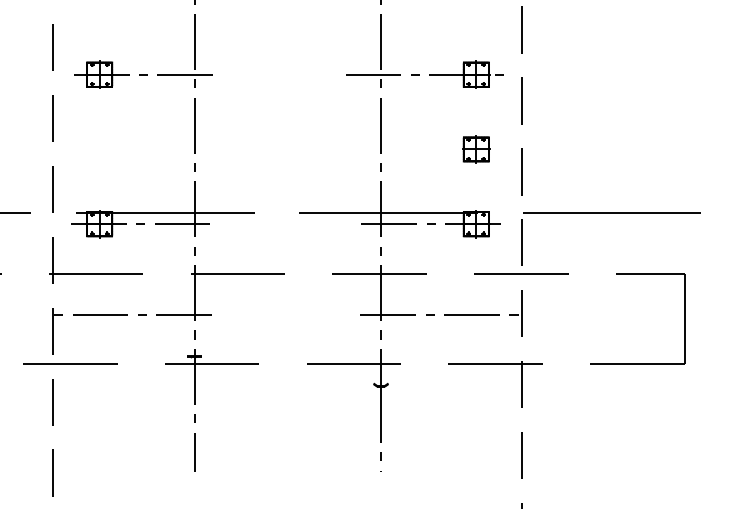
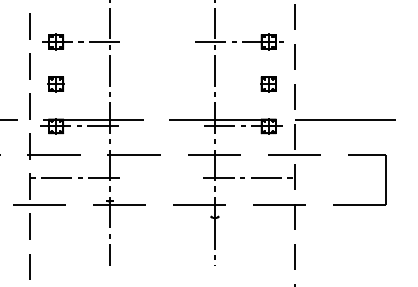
part: (98, 149) -> (55, 84), added

